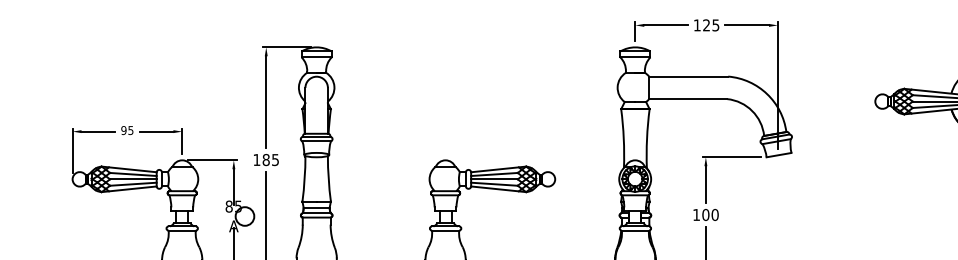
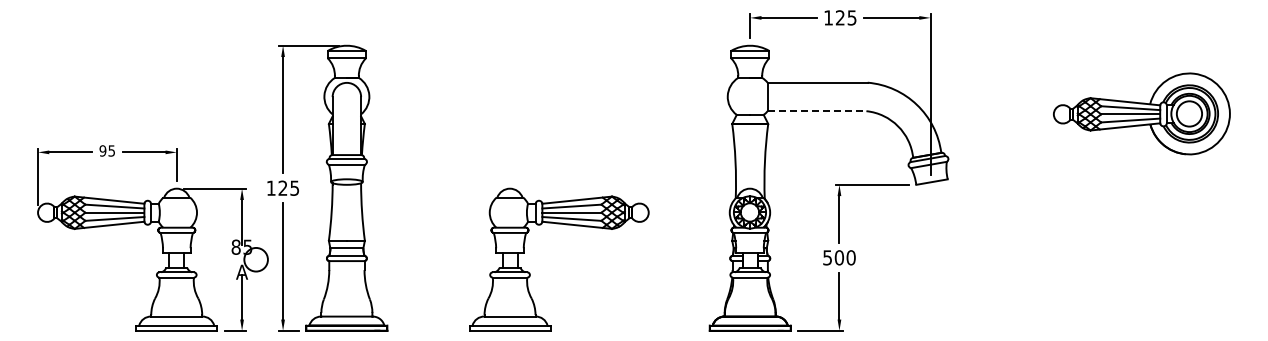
line: (688, 99) -> (817, 111), solid -> dashed
text: (265, 159) -> (282, 187), 185 -> 125
text: (696, 214) -> (827, 257), 100 -> 500

